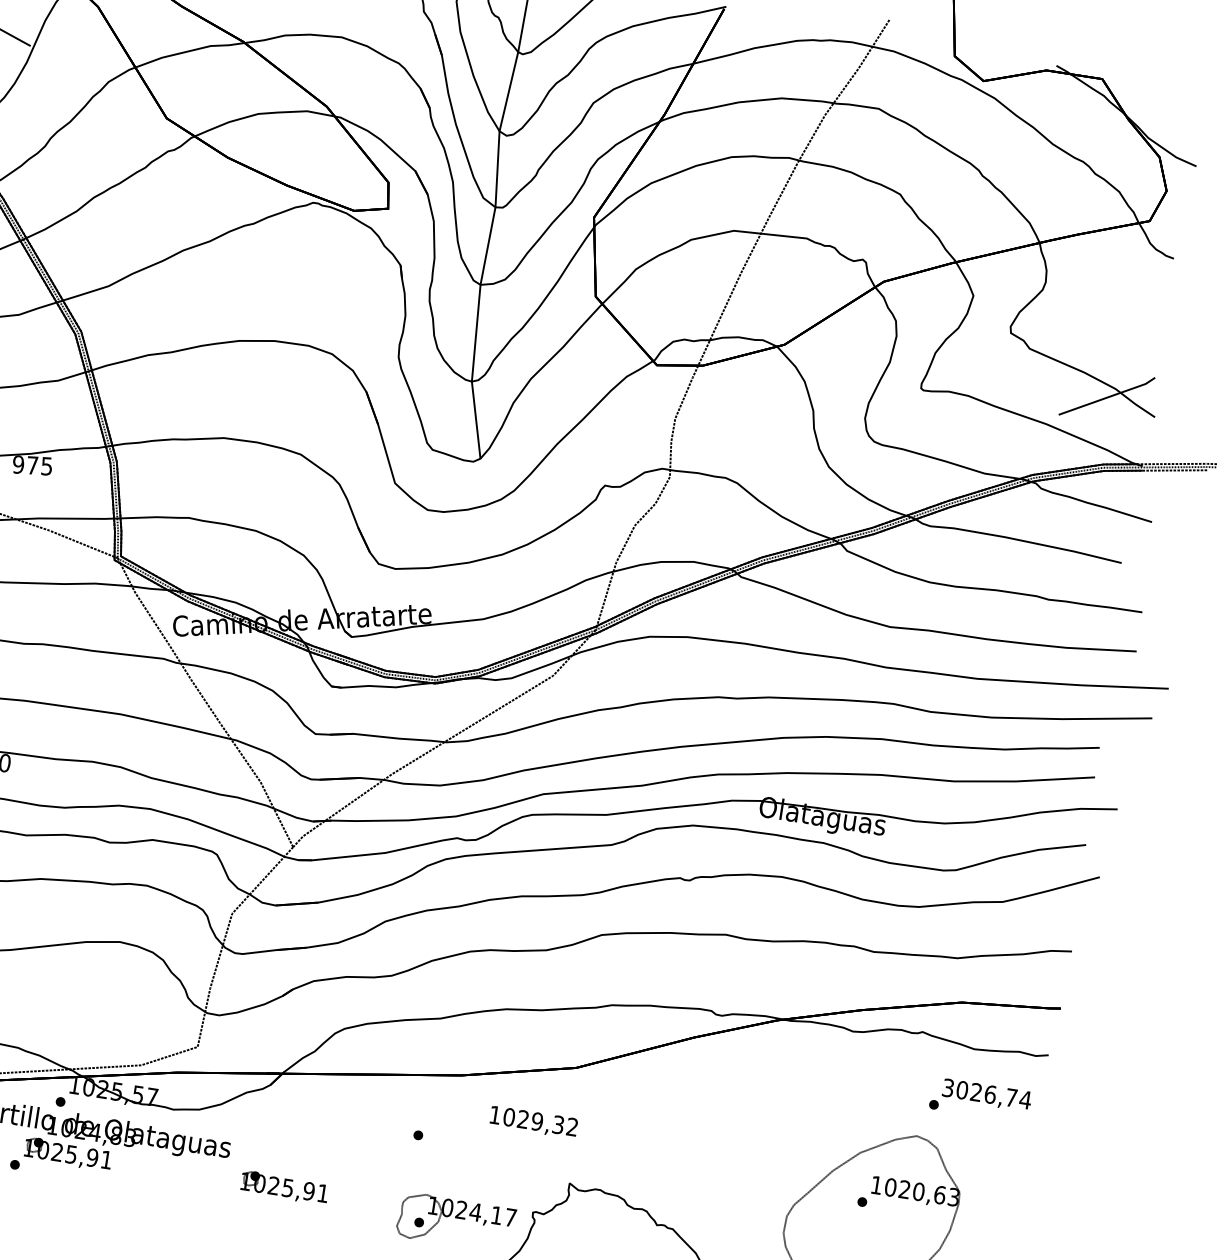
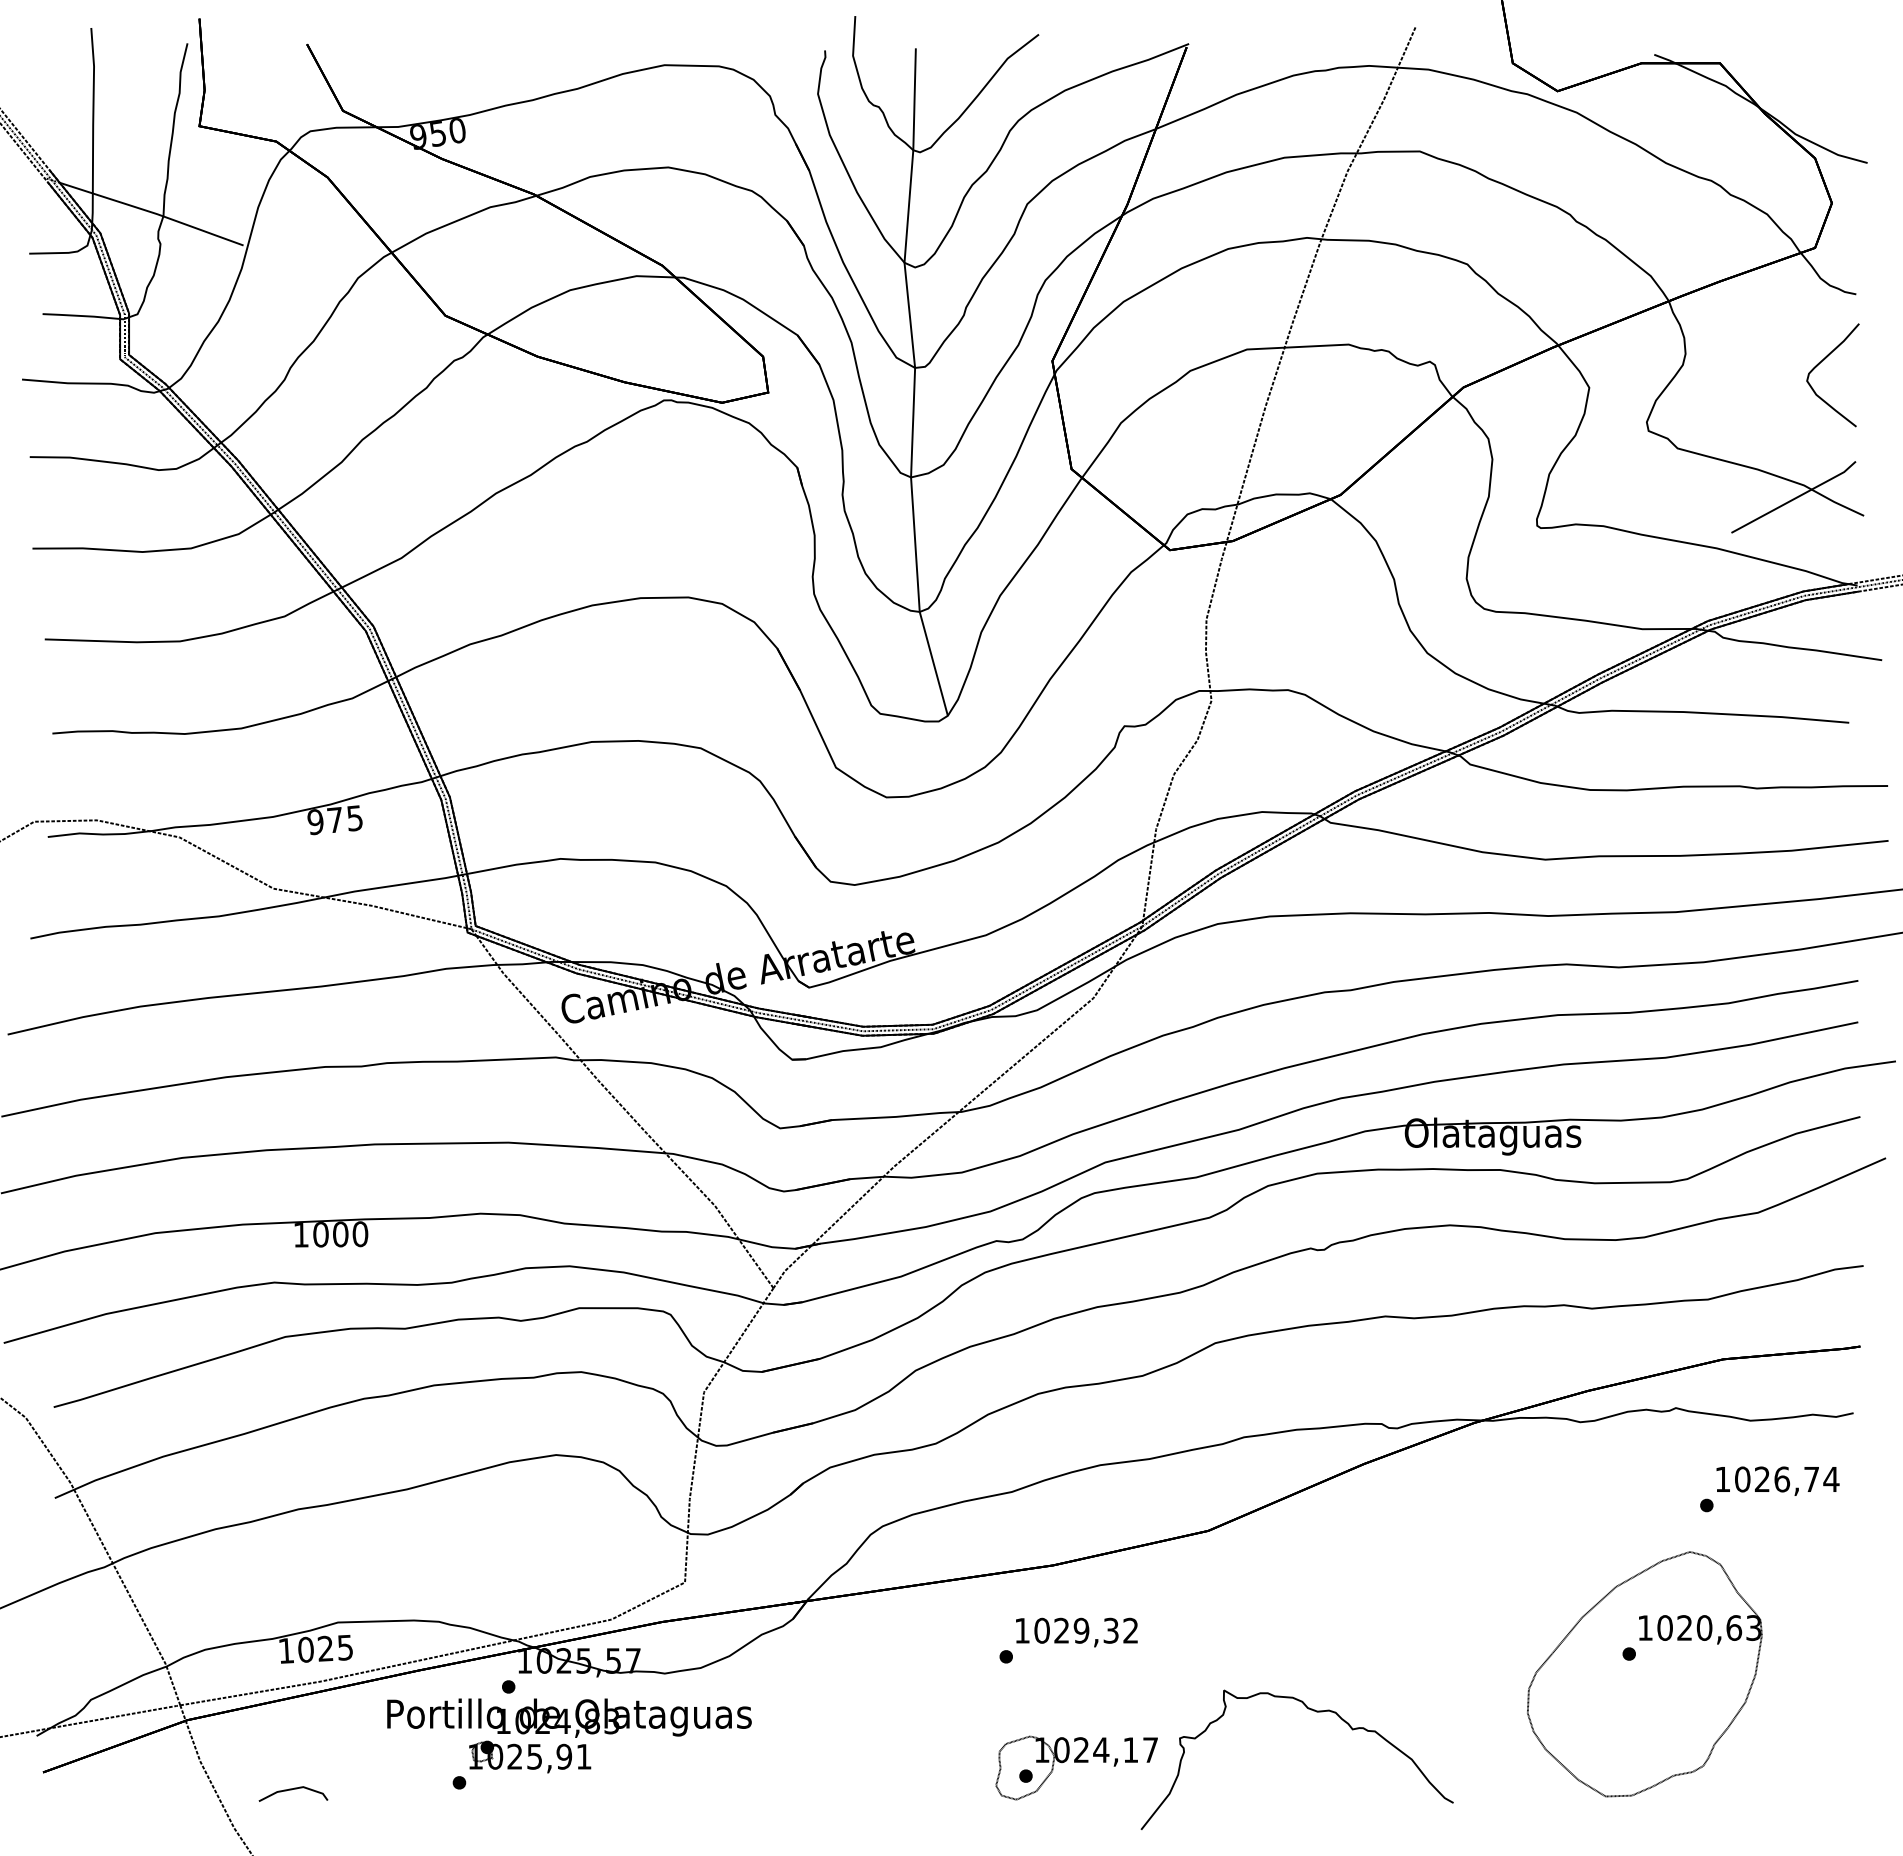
curve: (1140, 304) -> (1820, 363), added
text: (947, 1088) -> (1722, 1479), 3026,74 -> 1026,74
text: (533, 1122) -> (1076, 1632), moved
part: (284, 1187) -> (834, 1756), removed

